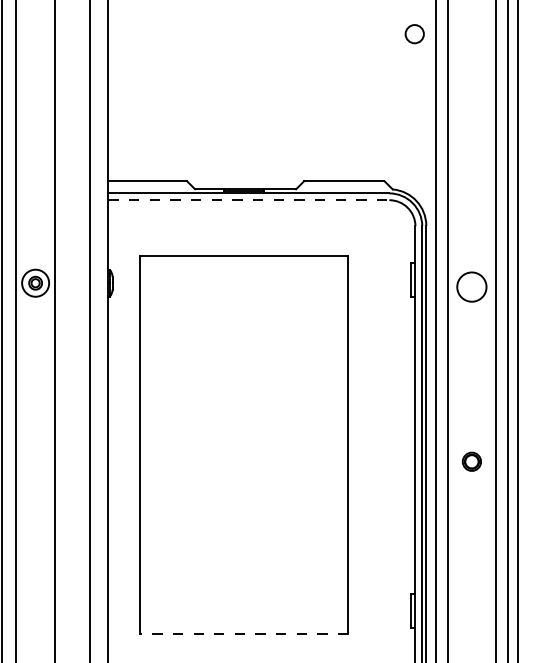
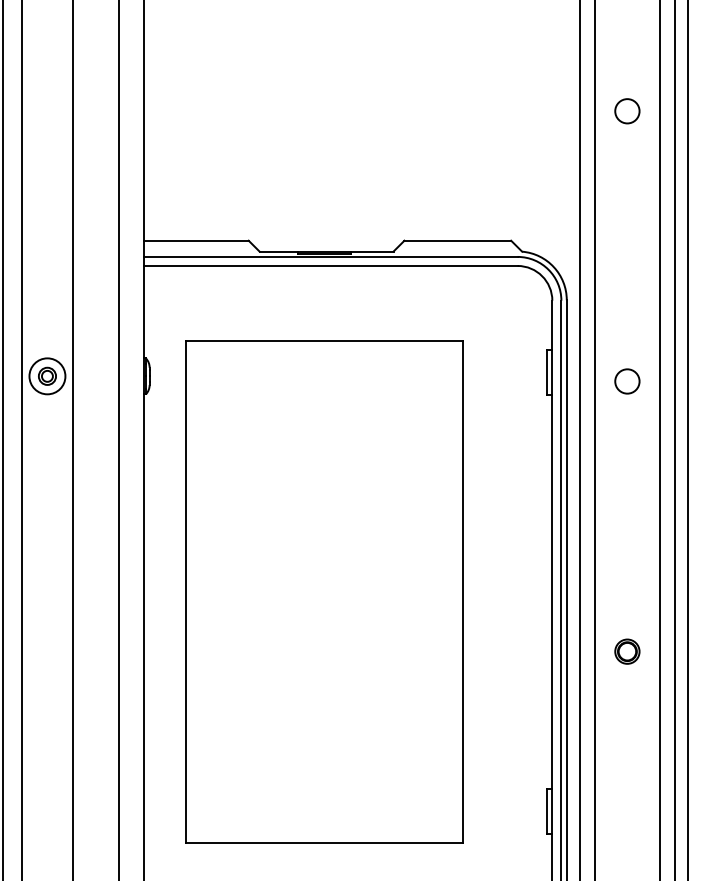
circle: (414, 34) -> (627, 111), moved
line: (248, 199) -> (330, 265), dashed -> solid
circle: (472, 287) -> (627, 381), size x0.62
part: (472, 461) -> (627, 651), moved
line: (244, 634) -> (324, 843), dashed -> solid

